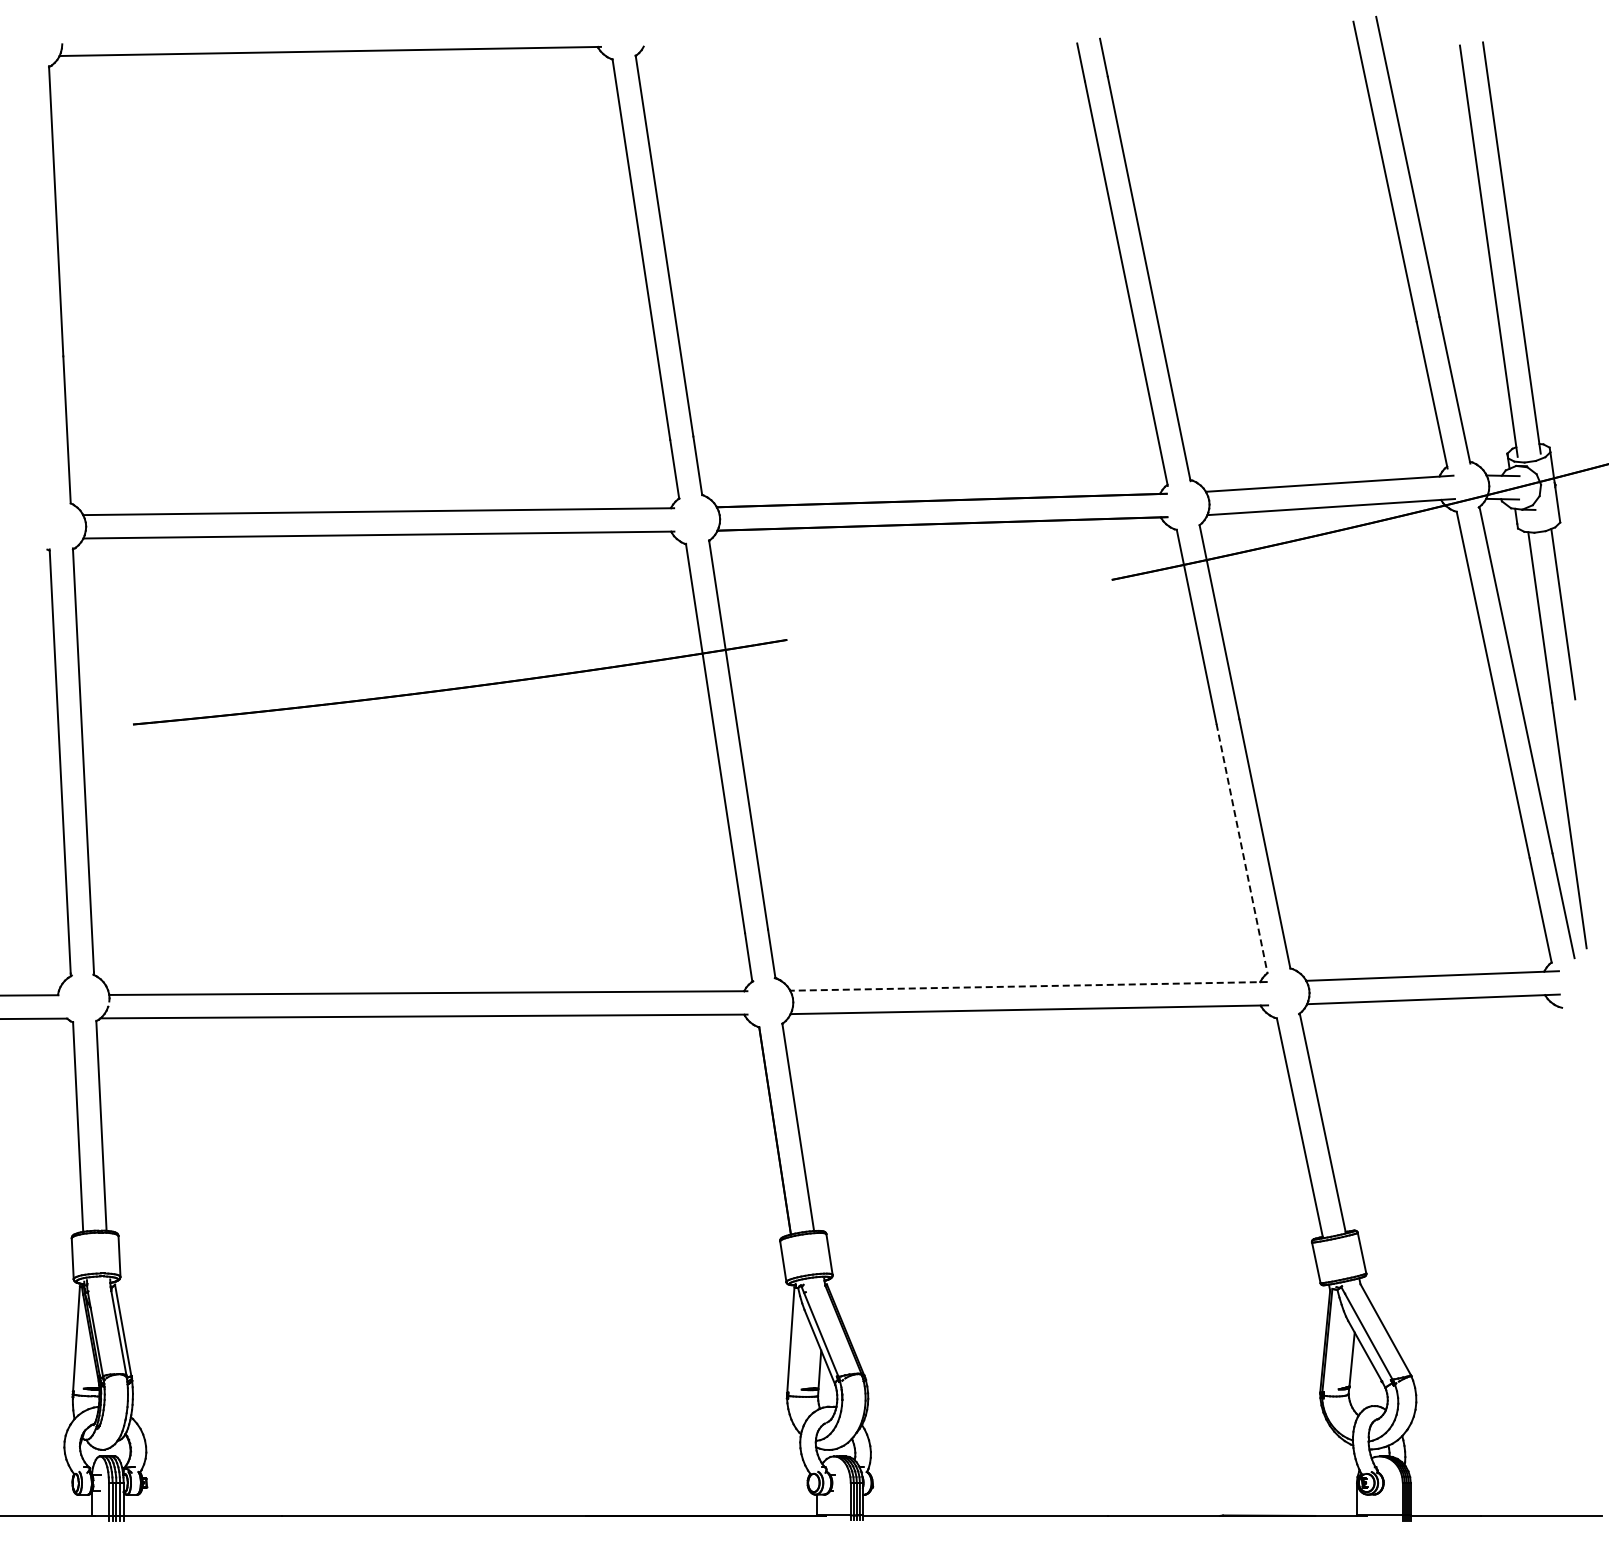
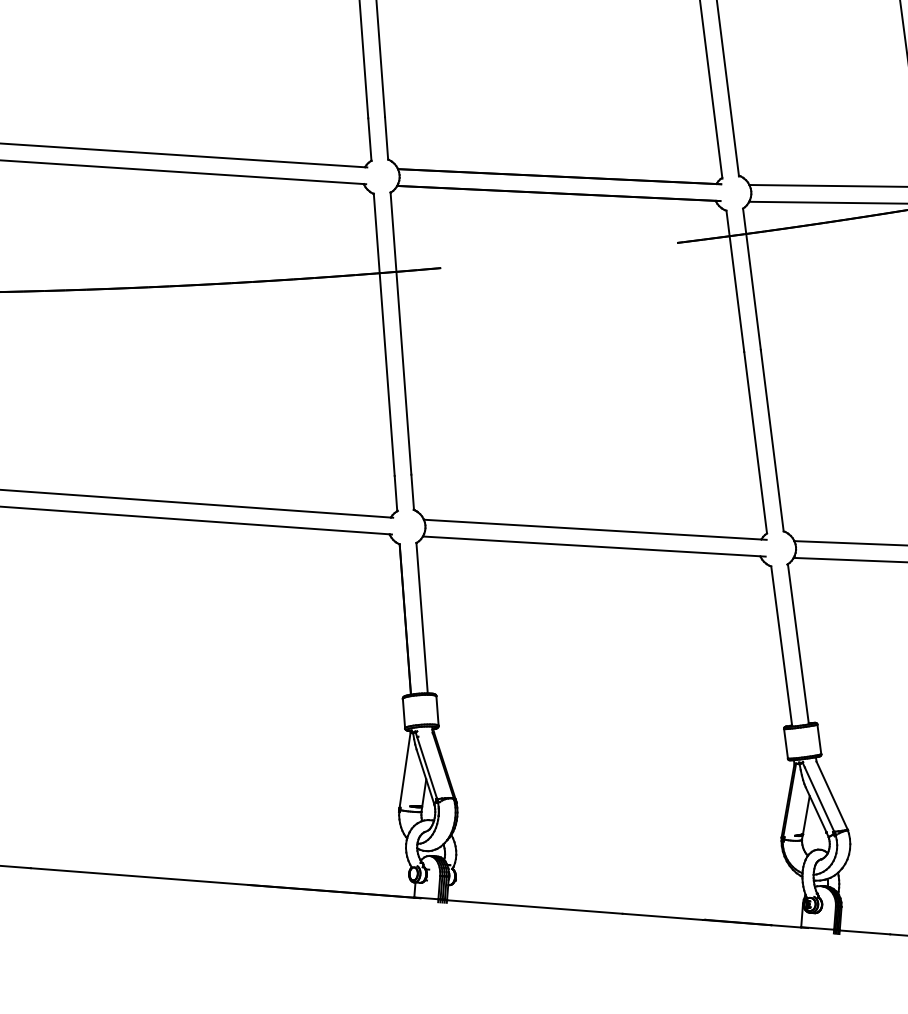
line: (1242, 849) -> (755, 443), dashed -> solid
line: (1028, 986) -> (594, 529), dashed -> solid

